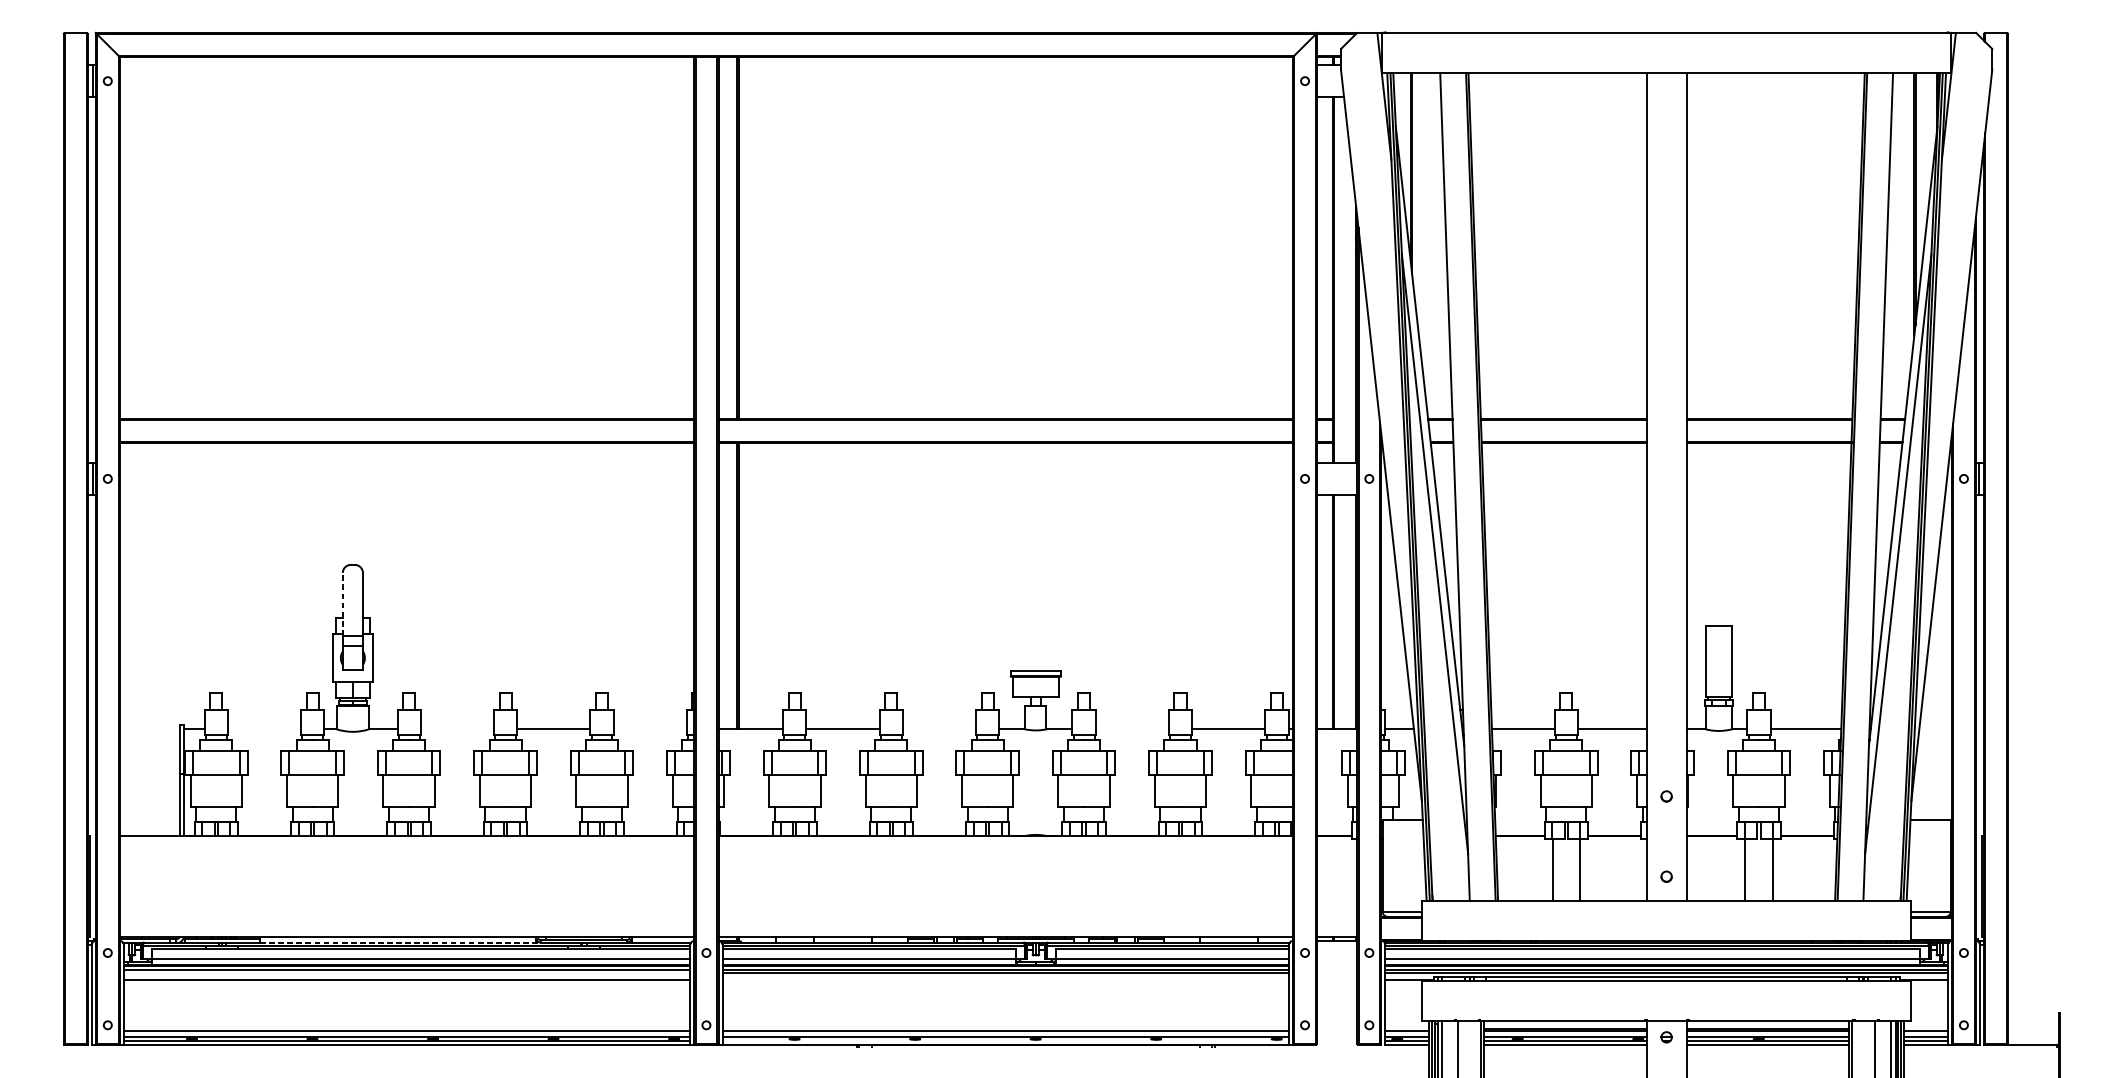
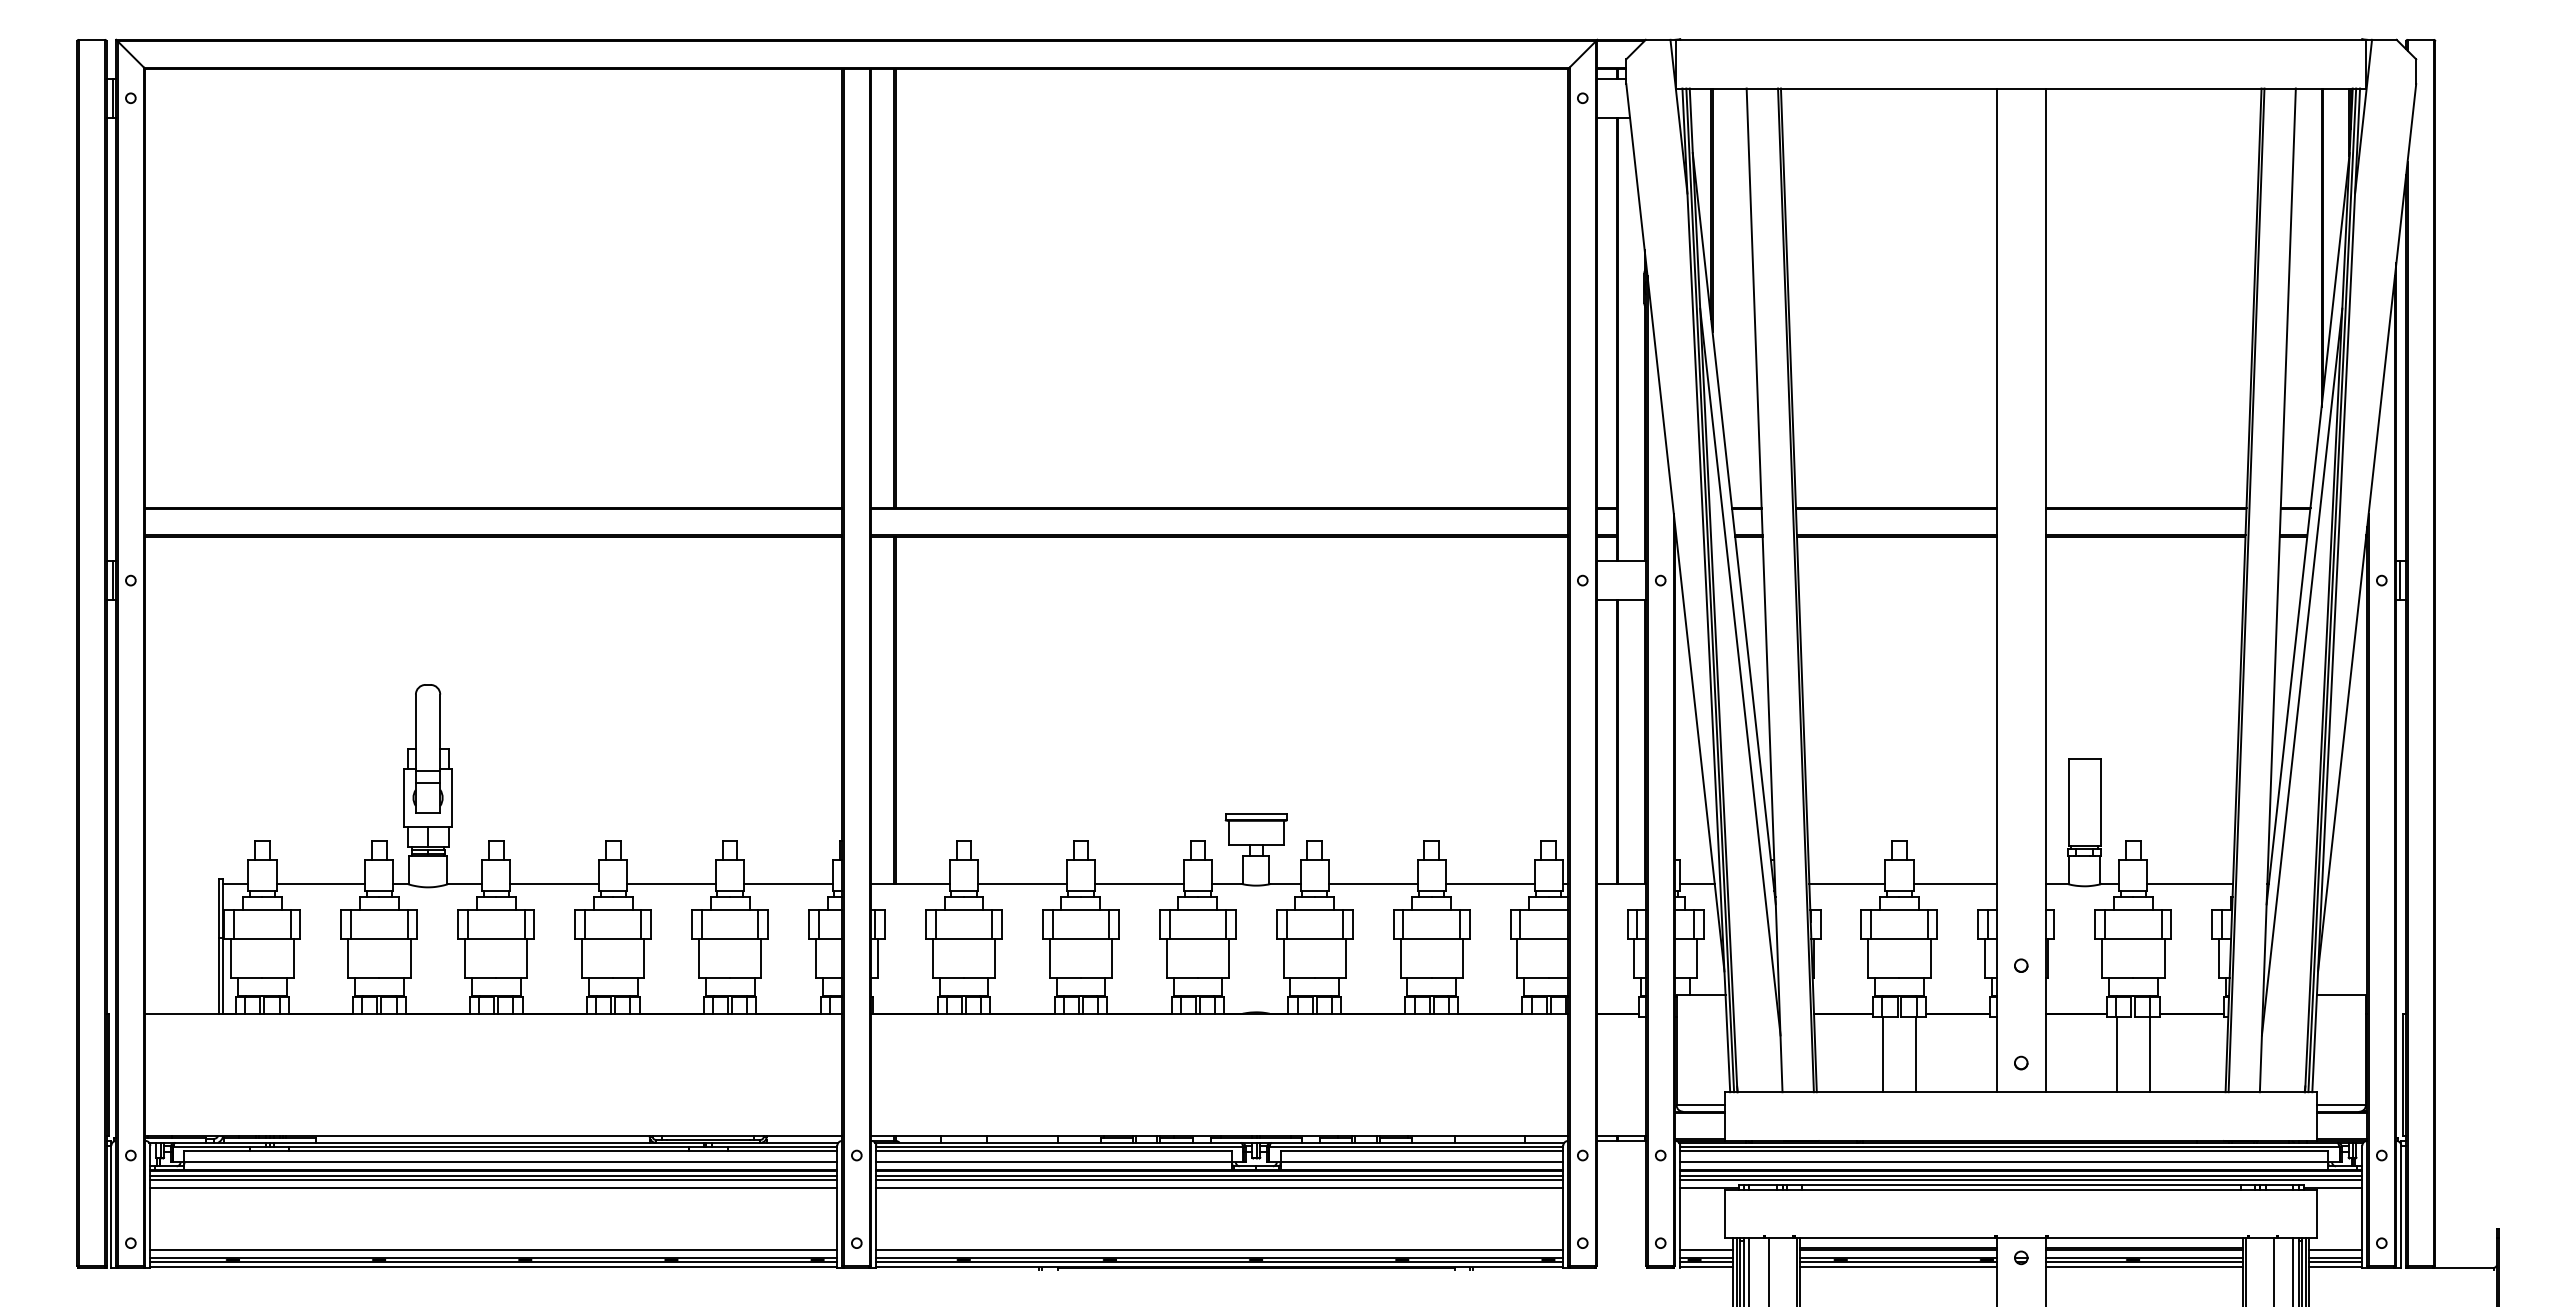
line: (342, 604) -> (415, 732), dashed -> solid
line: (264, 729) -> (320, 884), added
line: (457, 729) -> (554, 884), added
line: (650, 729) -> (788, 884), added
line: (939, 729) -> (1139, 884), added
line: (1131, 729) -> (1372, 884), added
line: (401, 942) -> (486, 1142), dashed -> solid
line: (406, 973) -> (493, 1180), added
line: (1005, 980) -> (1219, 1188), added
line: (1005, 1041) -> (1219, 1262), added

